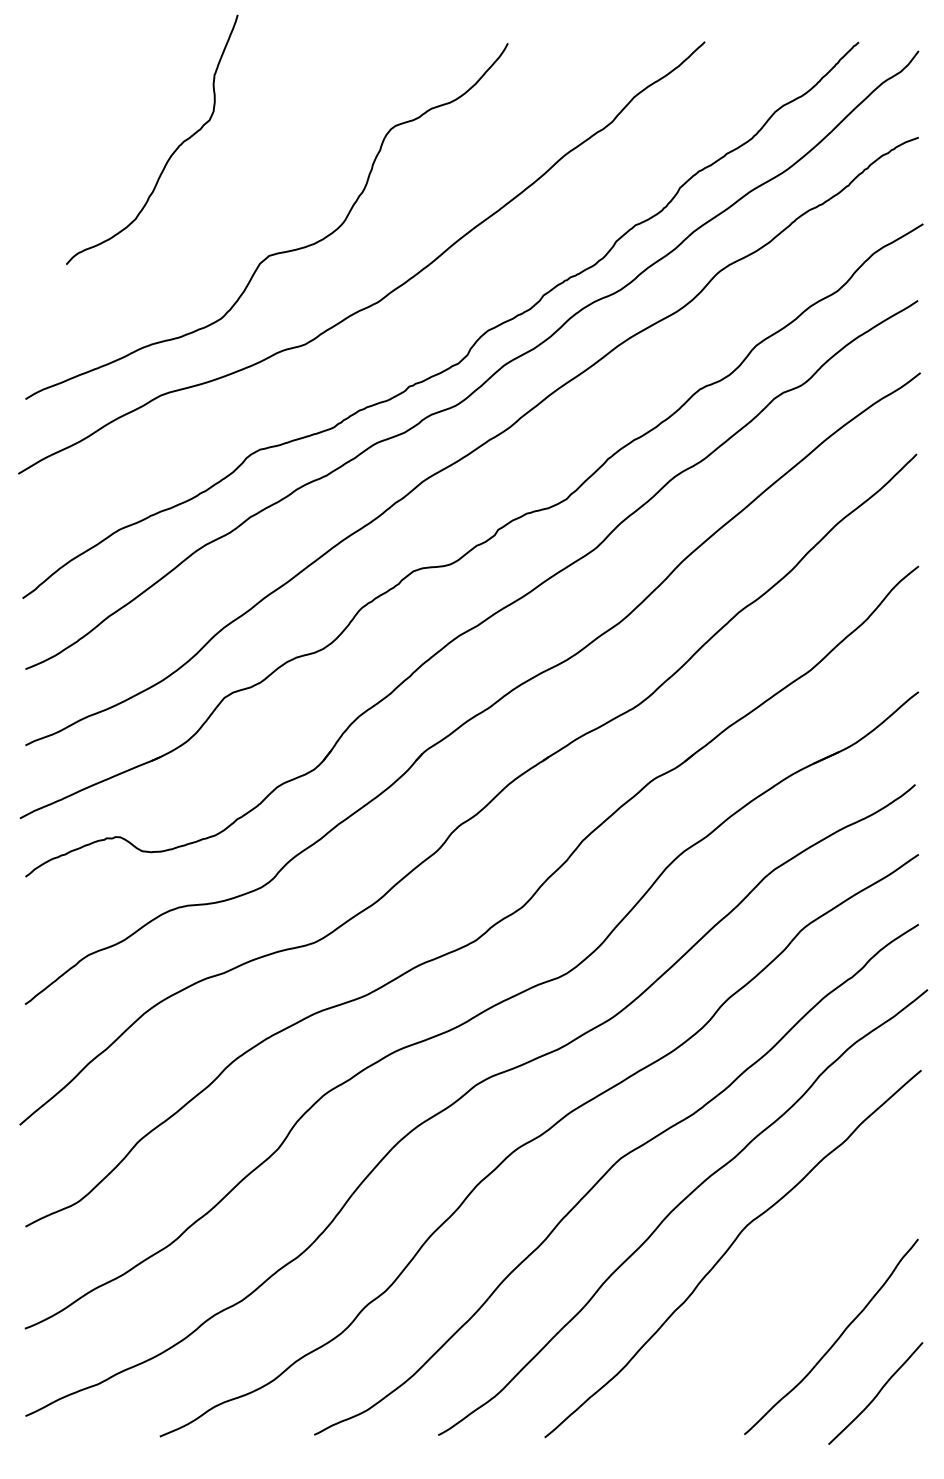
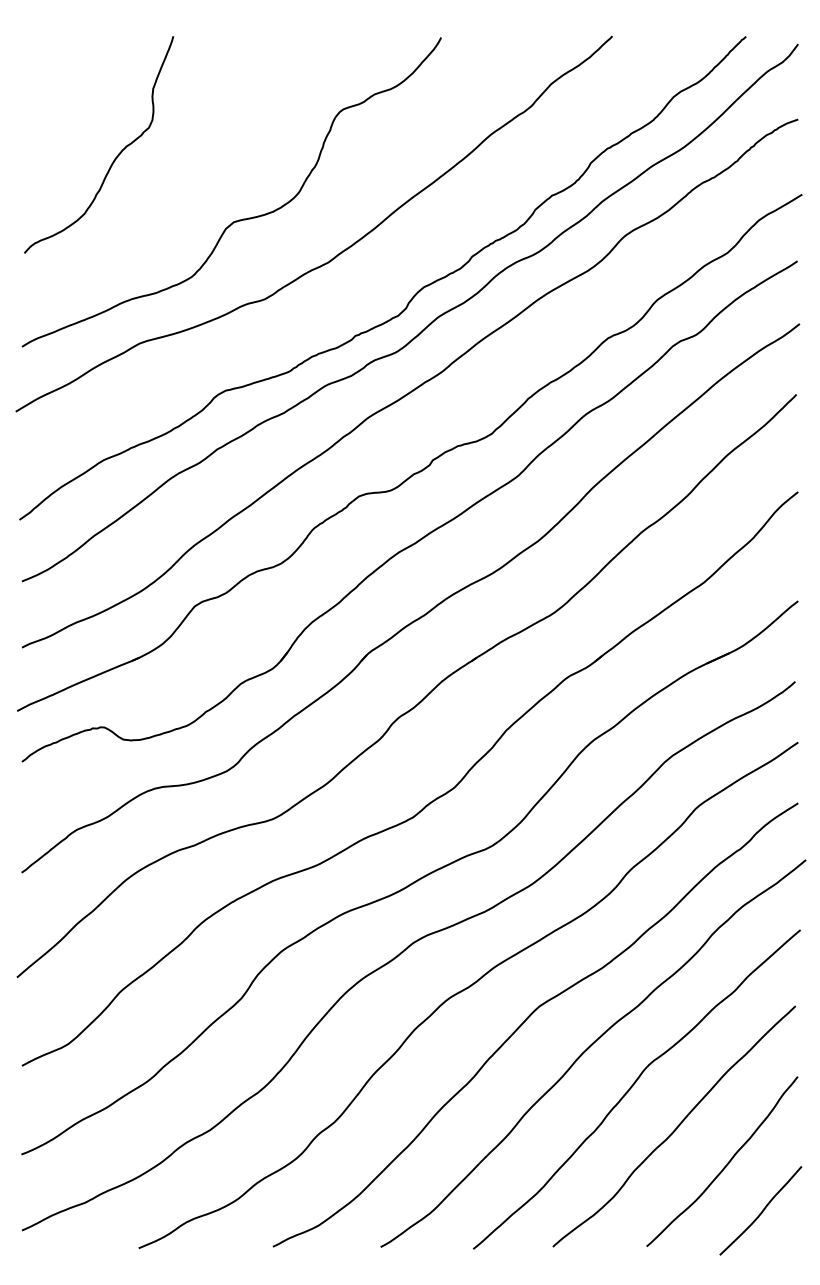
curve: (172, 152) -> (116, 155), moved
curve: (778, 1297) -> (676, 1127), added

